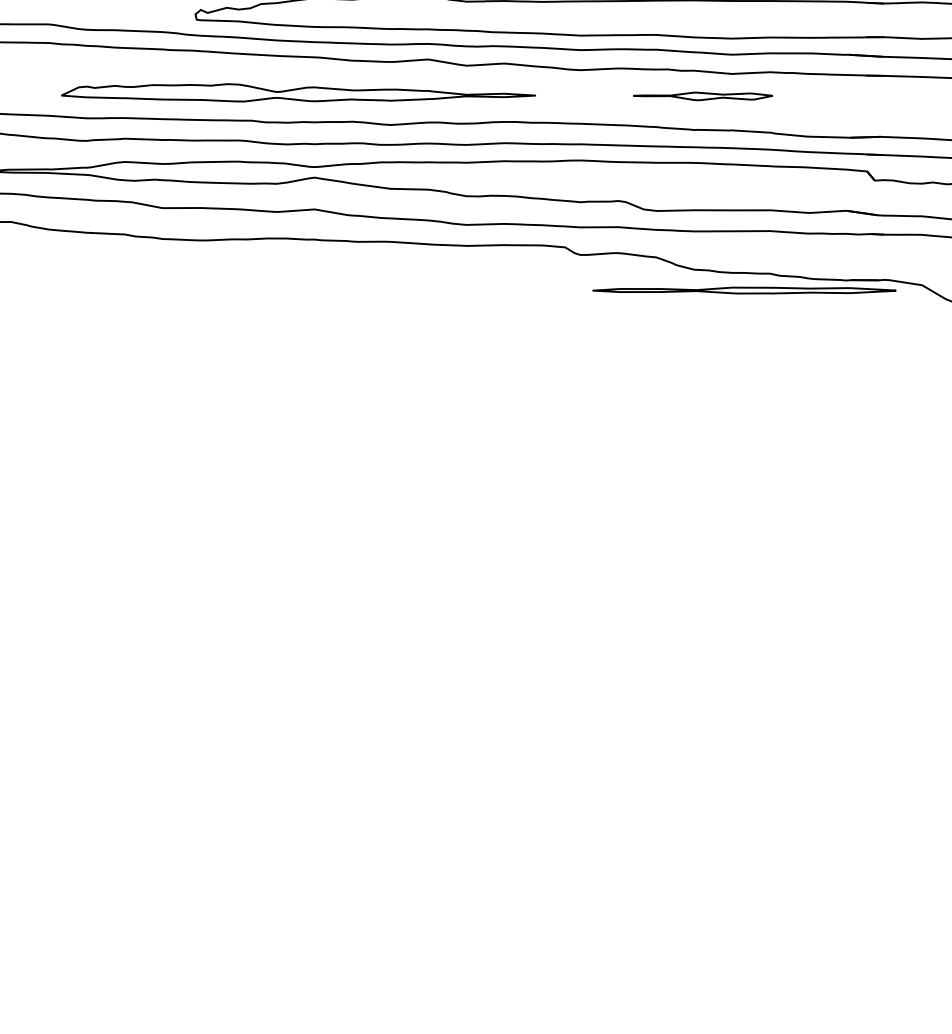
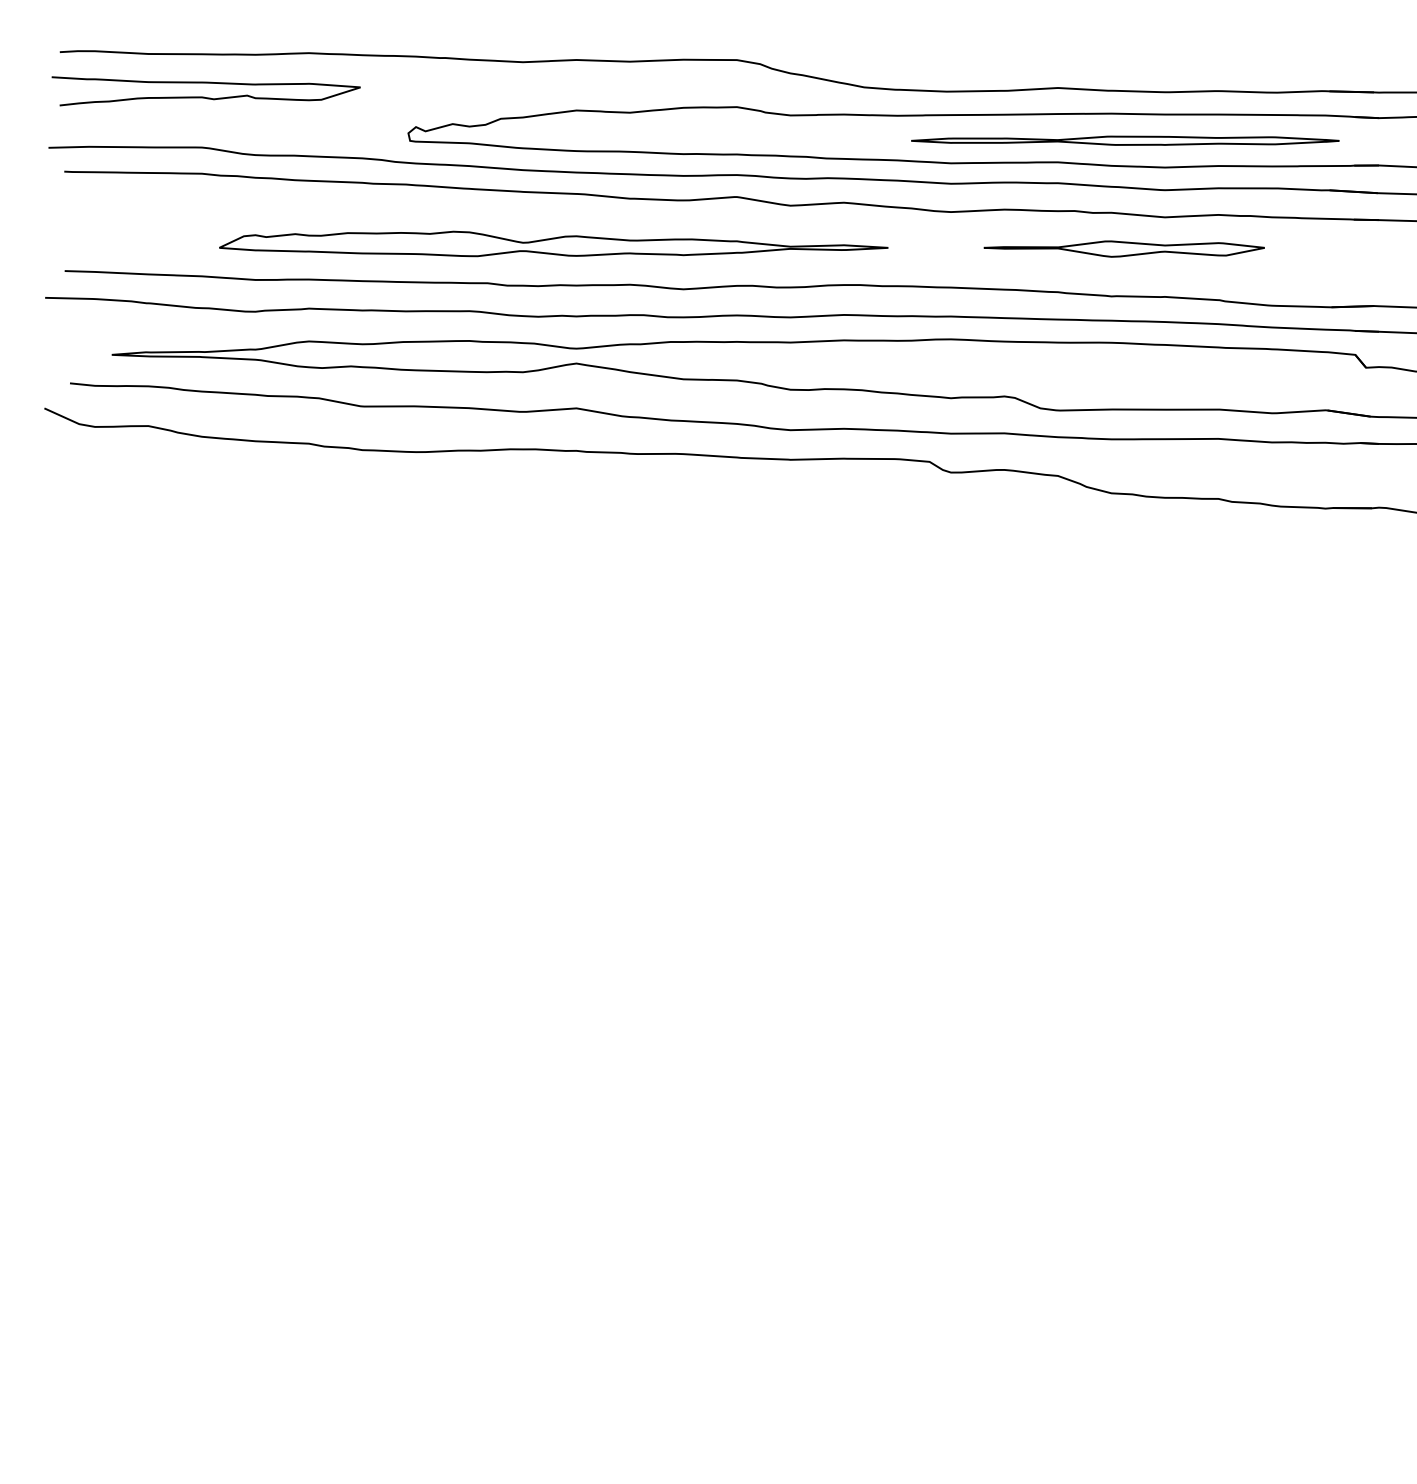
part: (702, 96) -> (1123, 248), size x1.43
part: (744, 290) -> (1125, 140), moved

